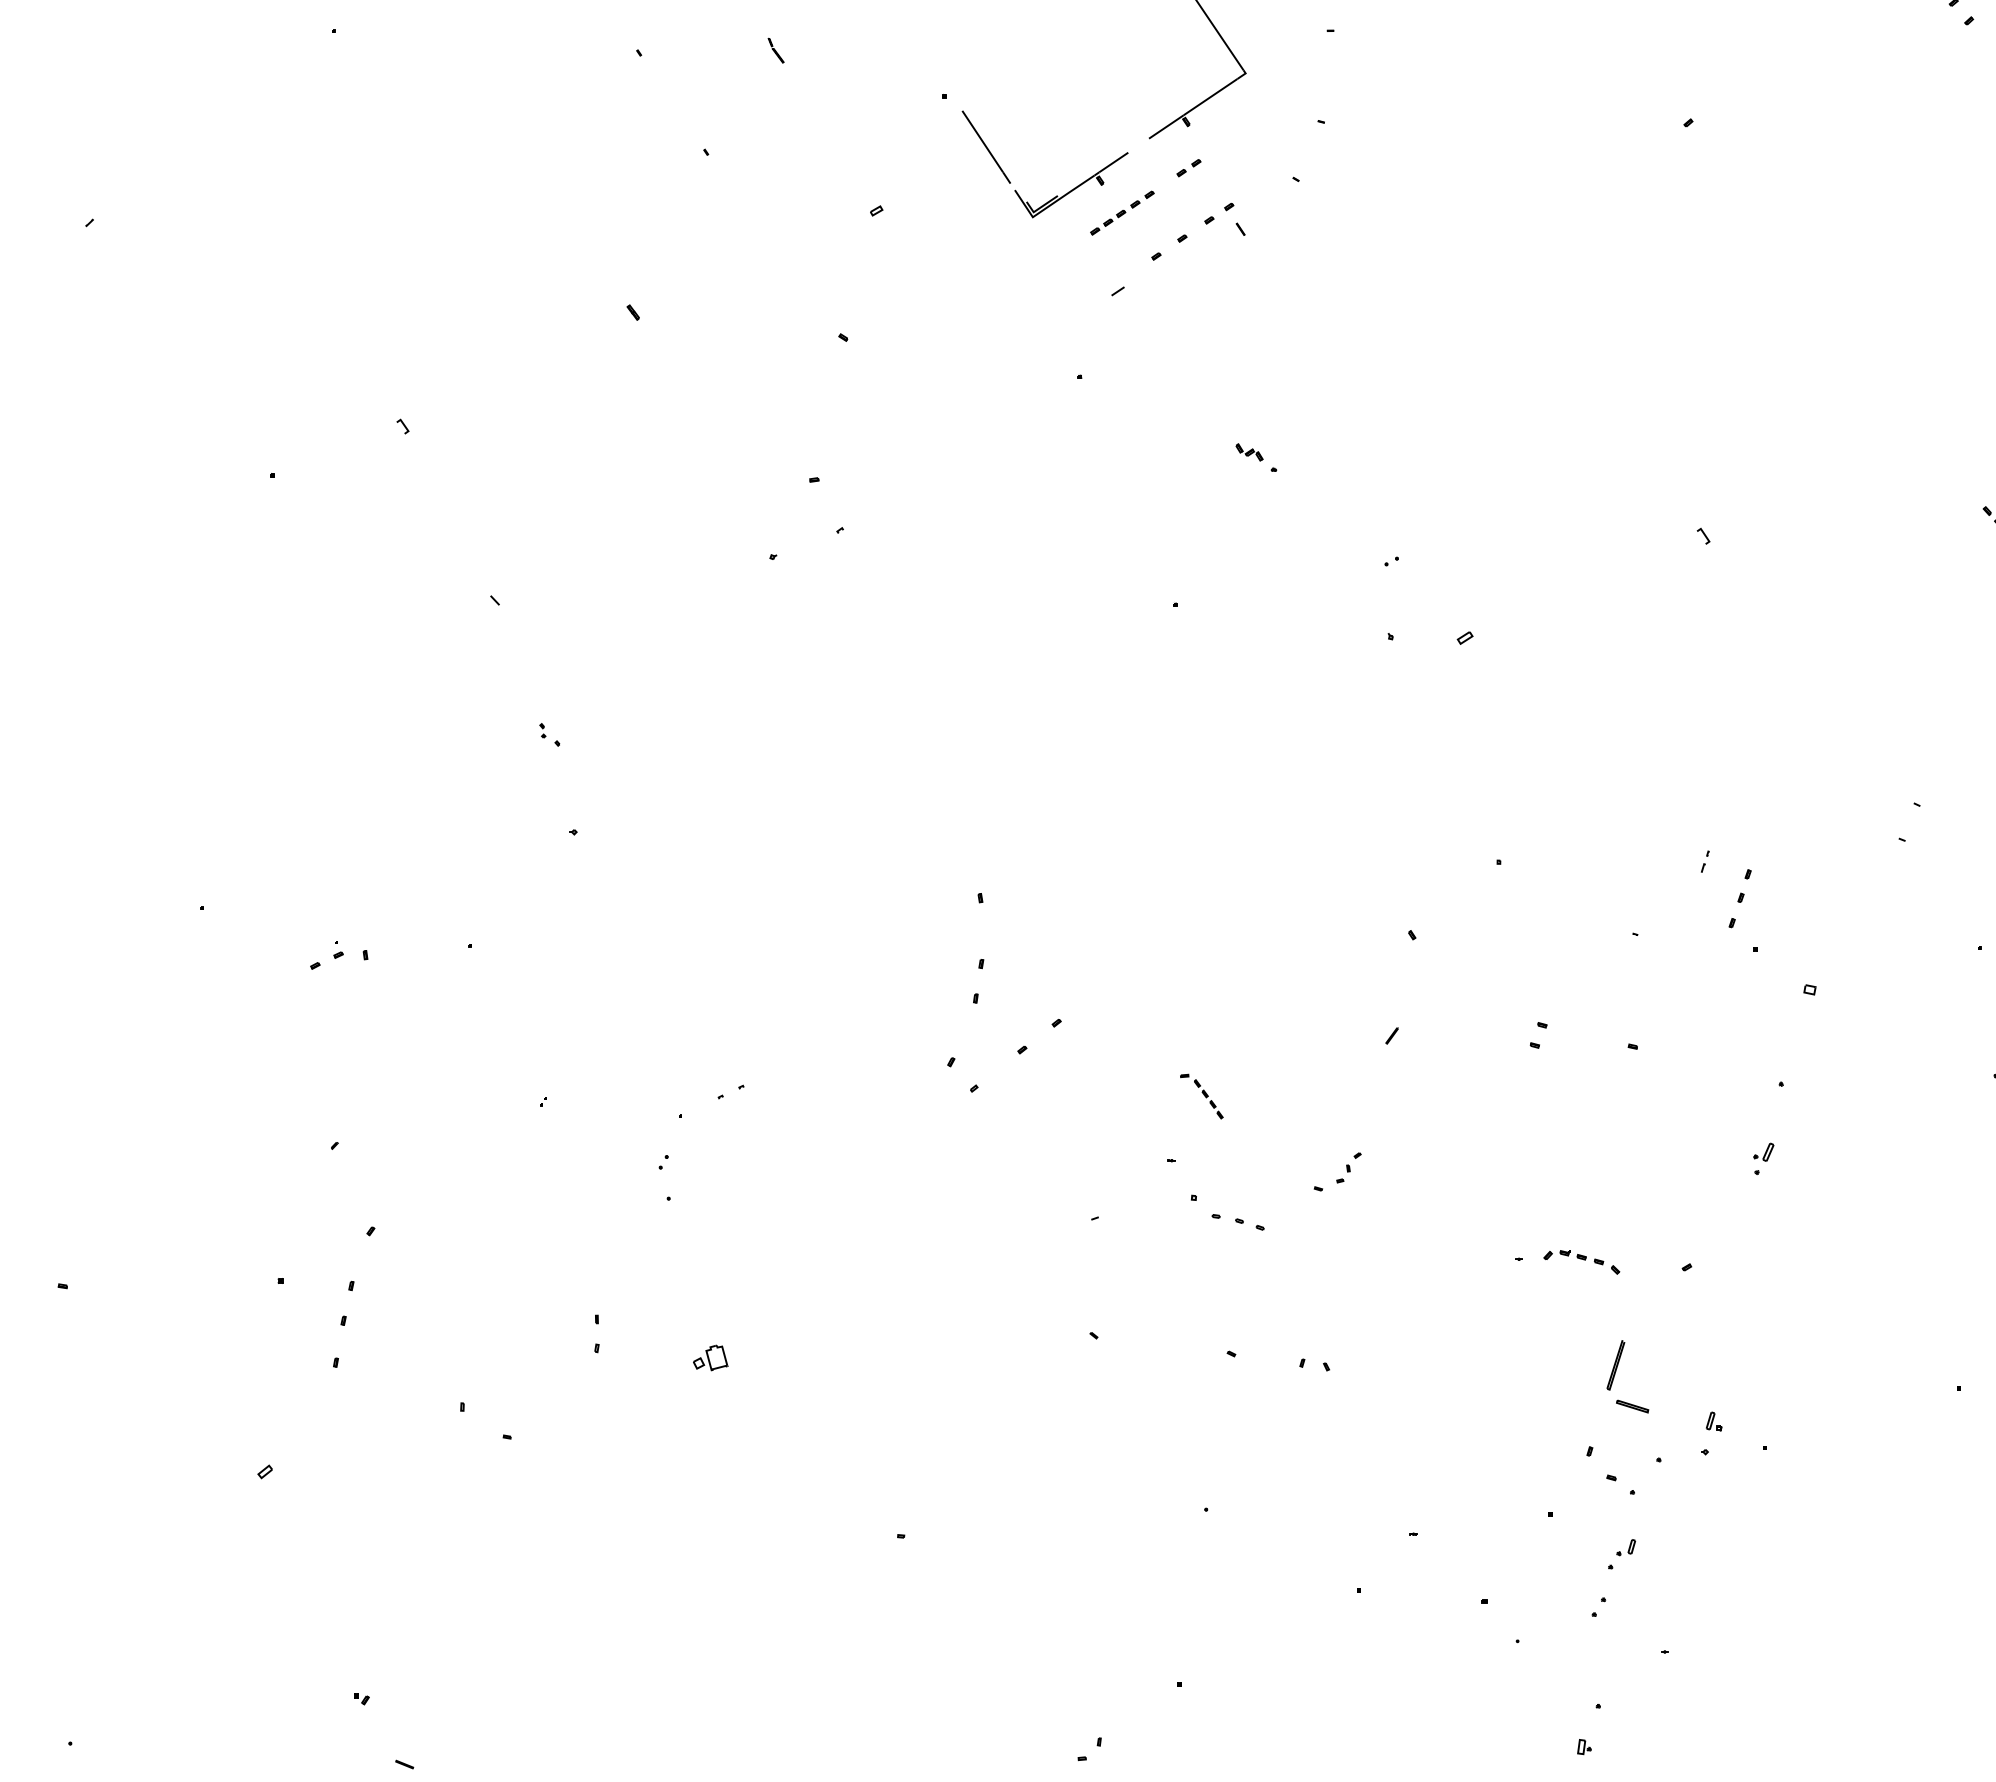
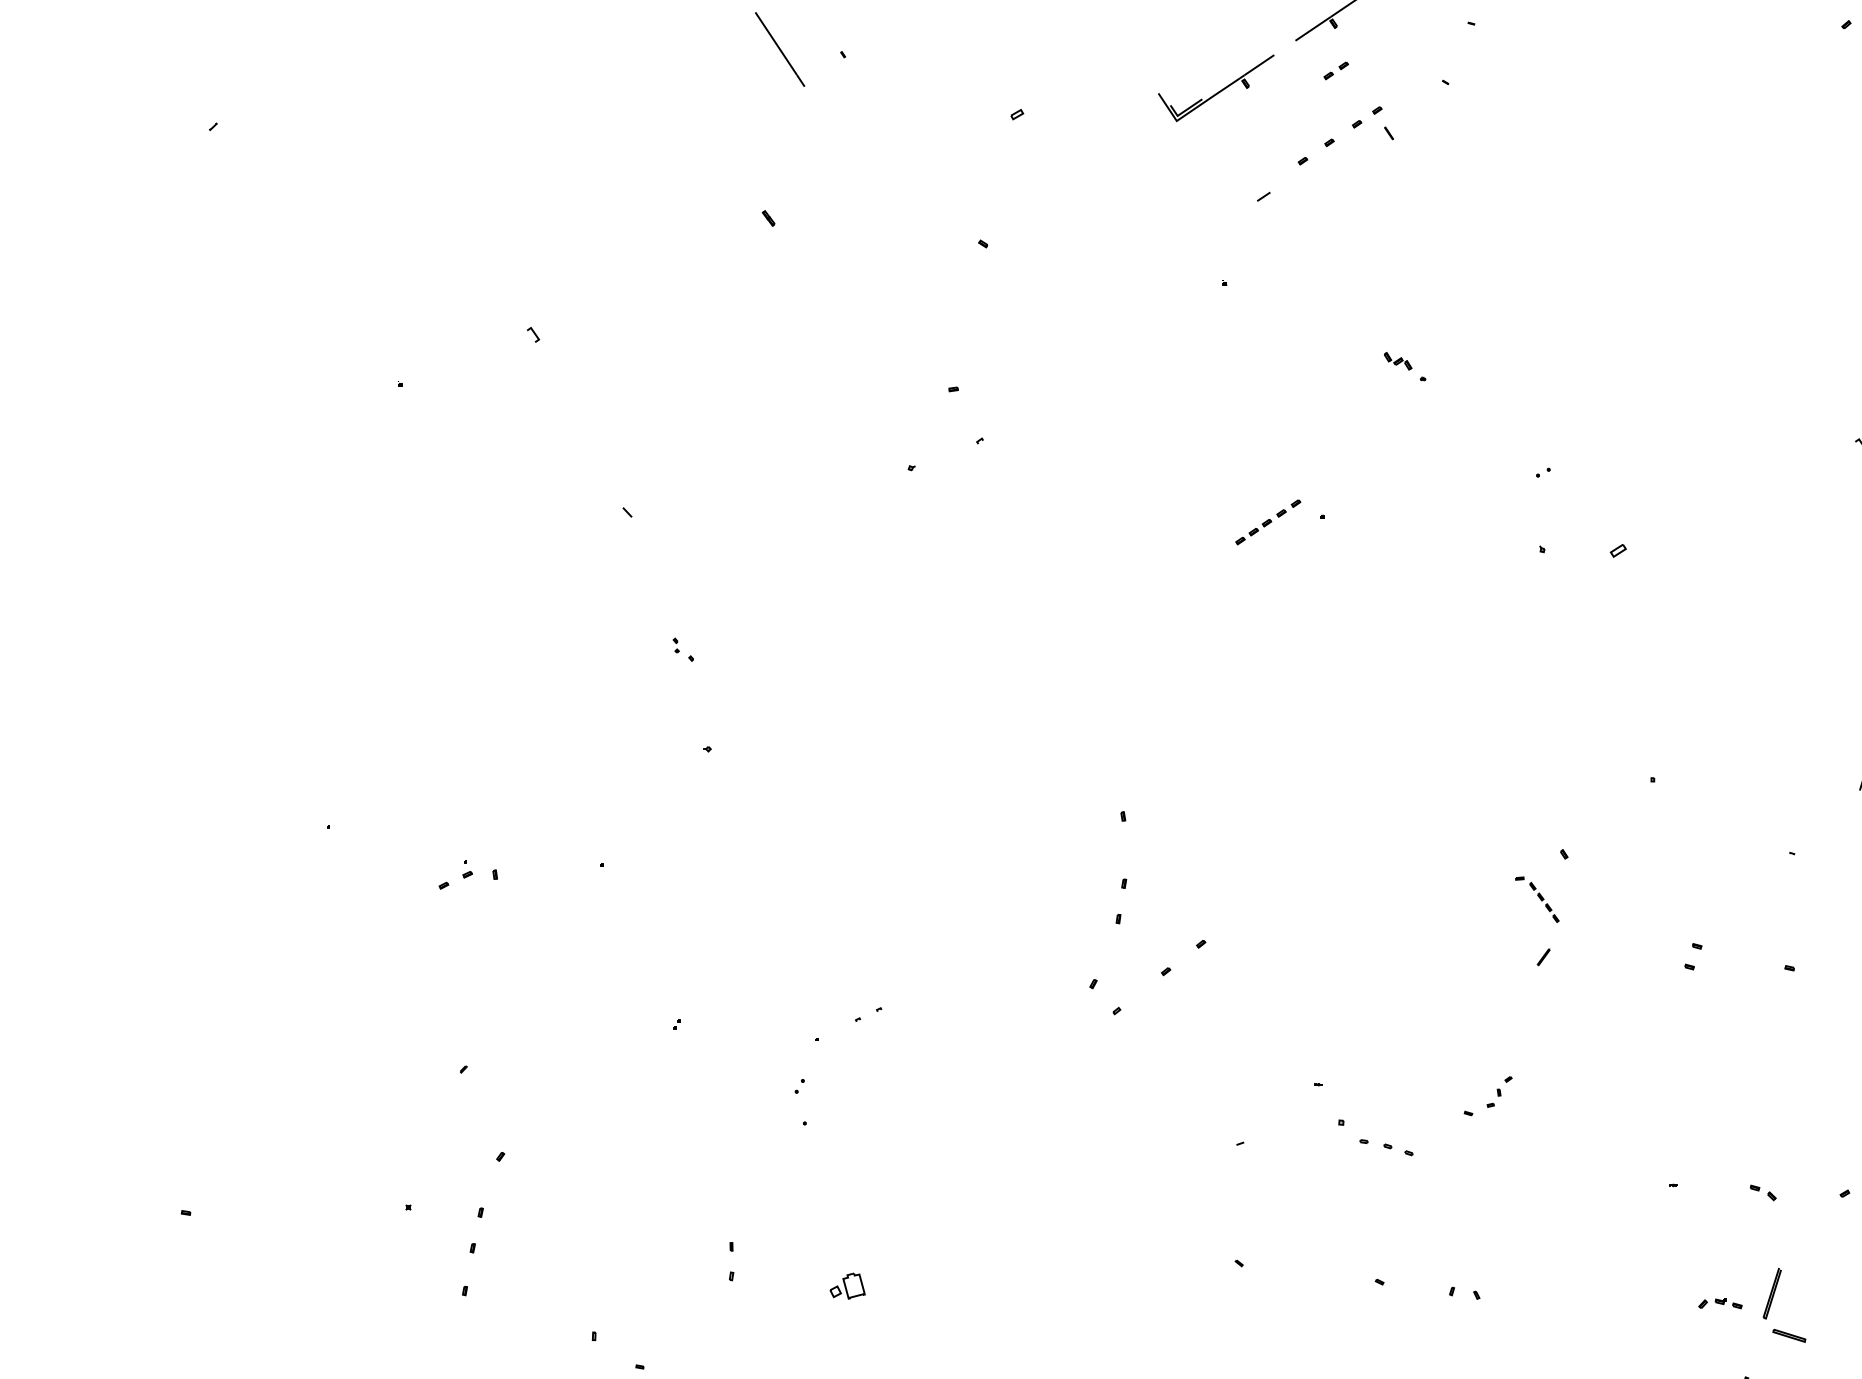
line: (985, 146) -> (779, 48), moved
part: (1122, 212) -> (1268, 521), moved
part: (1201, 1096) -> (1536, 899), moved
part: (1564, 1255) -> (1719, 1304), moved

